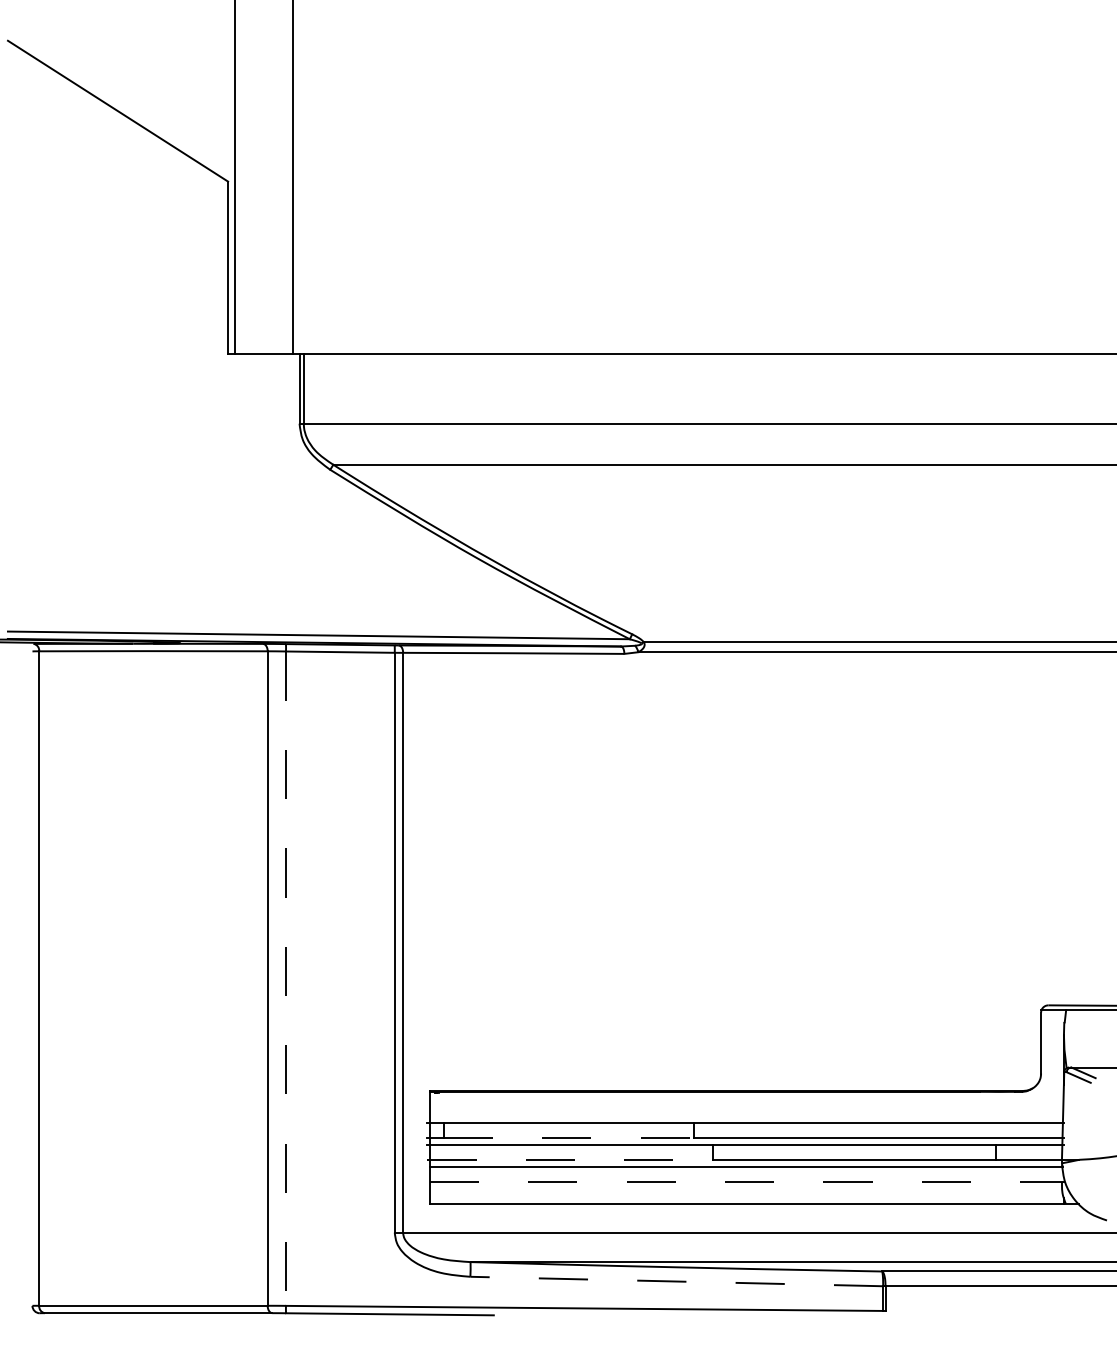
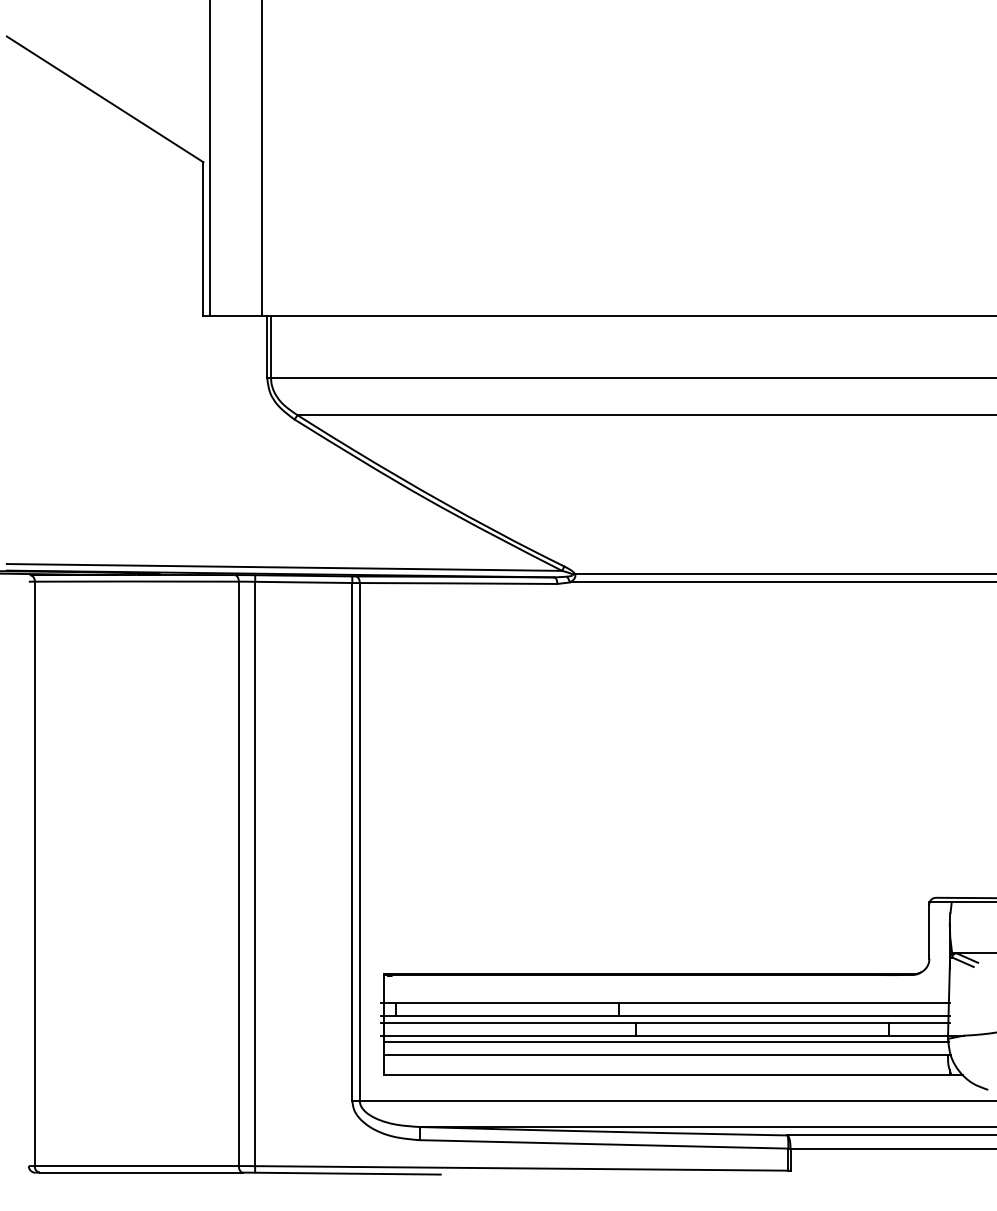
line: (286, 979) -> (255, 874), dashed -> solid
line: (569, 1137) -> (508, 1015), dashed -> solid
line: (570, 1159) -> (509, 1035), dashed -> solid
line: (747, 1181) -> (667, 1055), dashed -> solid
line: (676, 1281) -> (603, 1144), dashed -> solid

